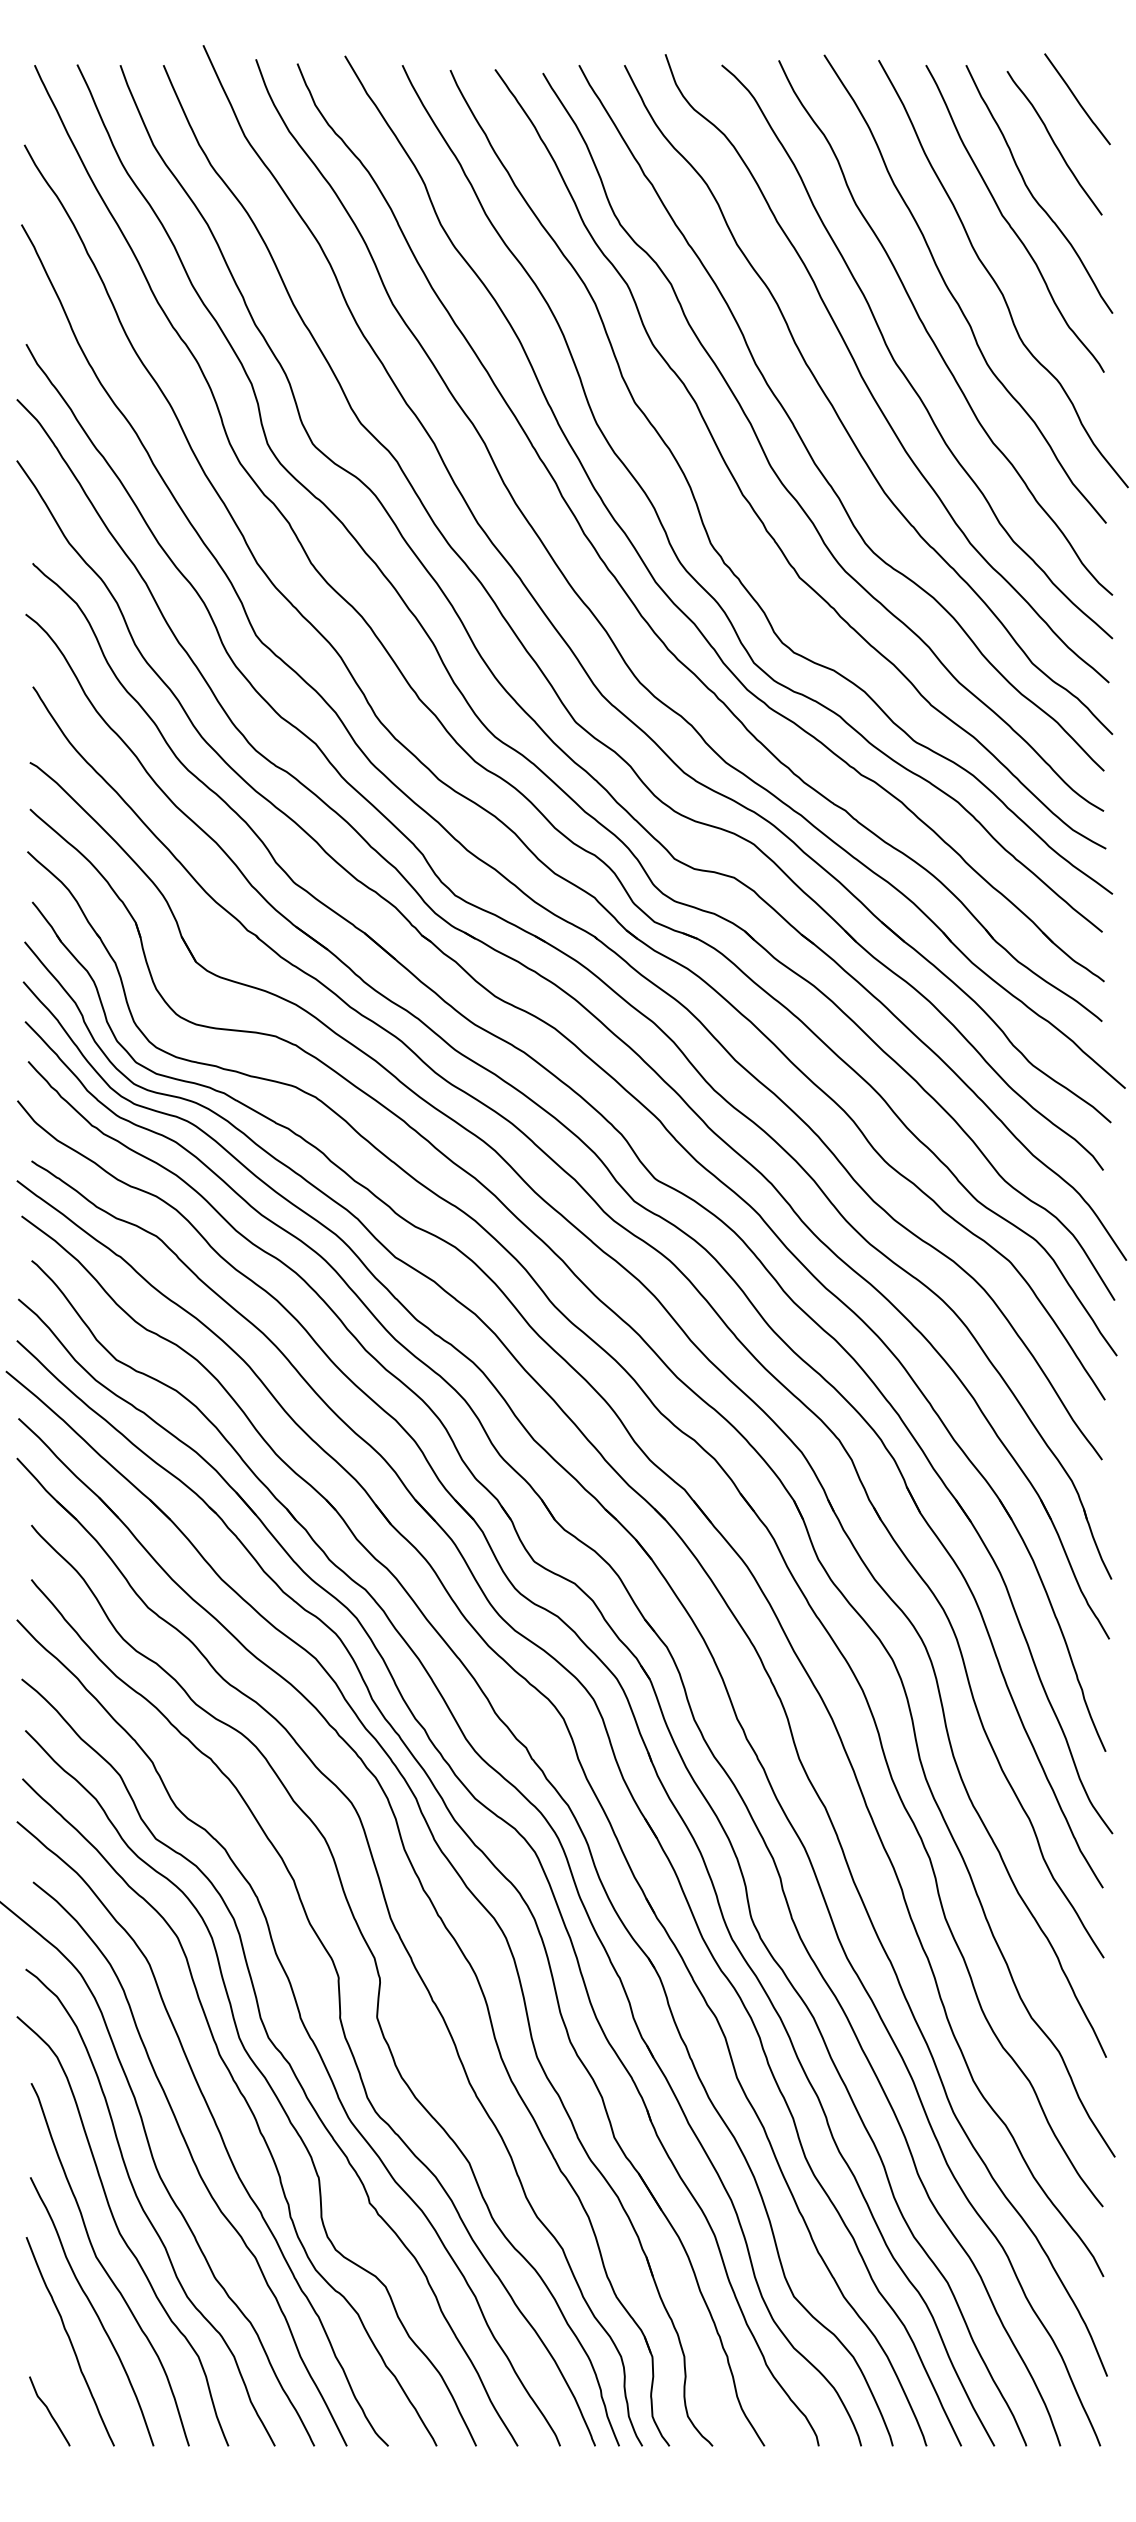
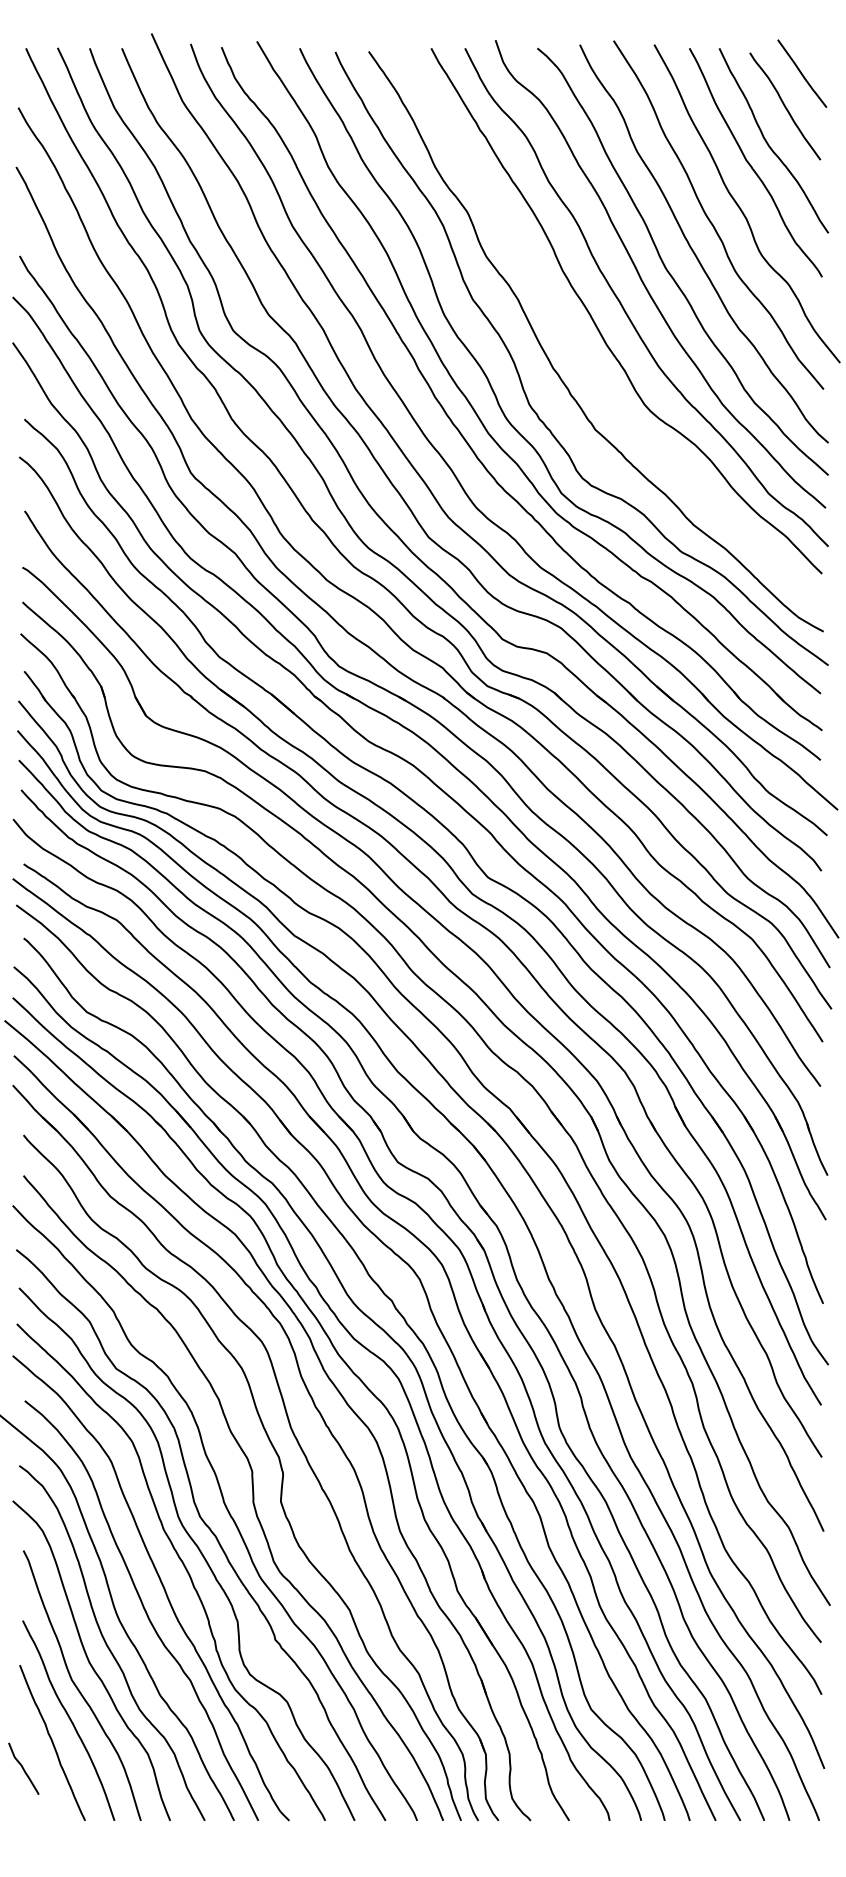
curve: (775, 471) -> (577, 350), removed
curve: (49, 2411) -> (23, 1768), moved

